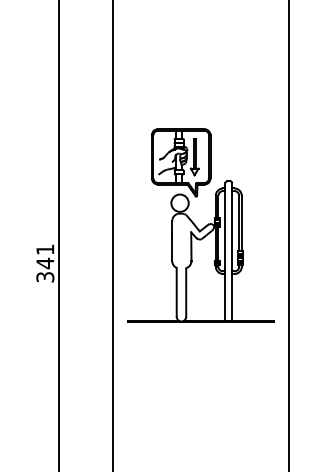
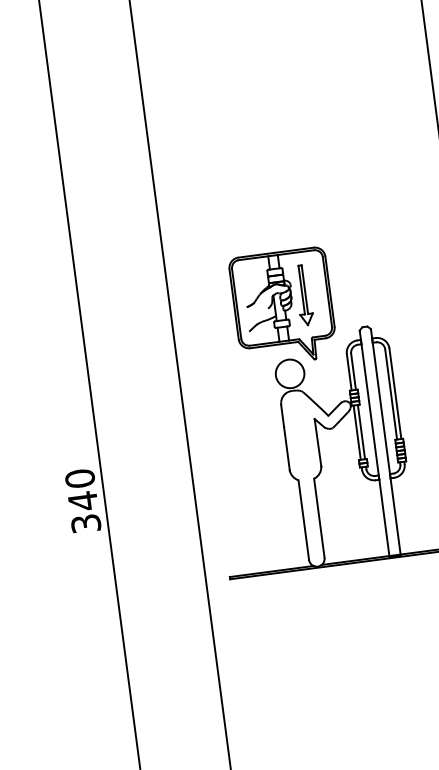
text: (45, 249) -> (80, 478), 341 -> 340

